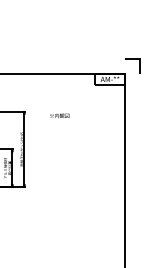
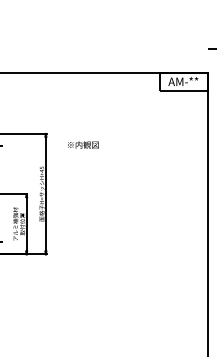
text: (59, 115) -> (83, 144), moved

